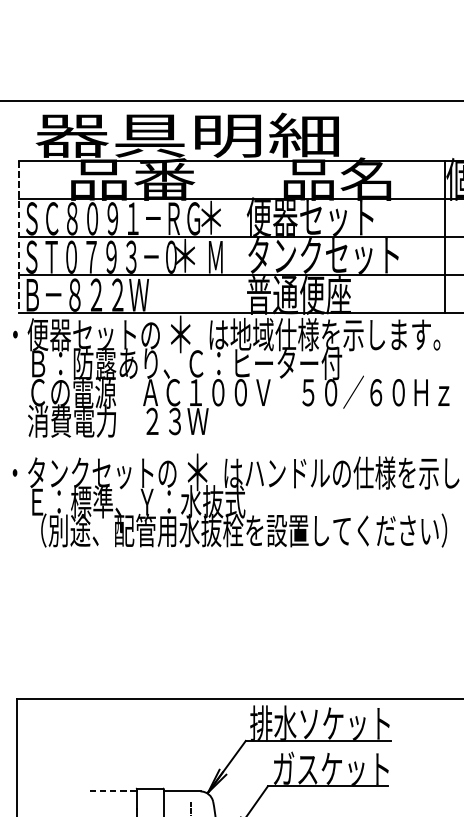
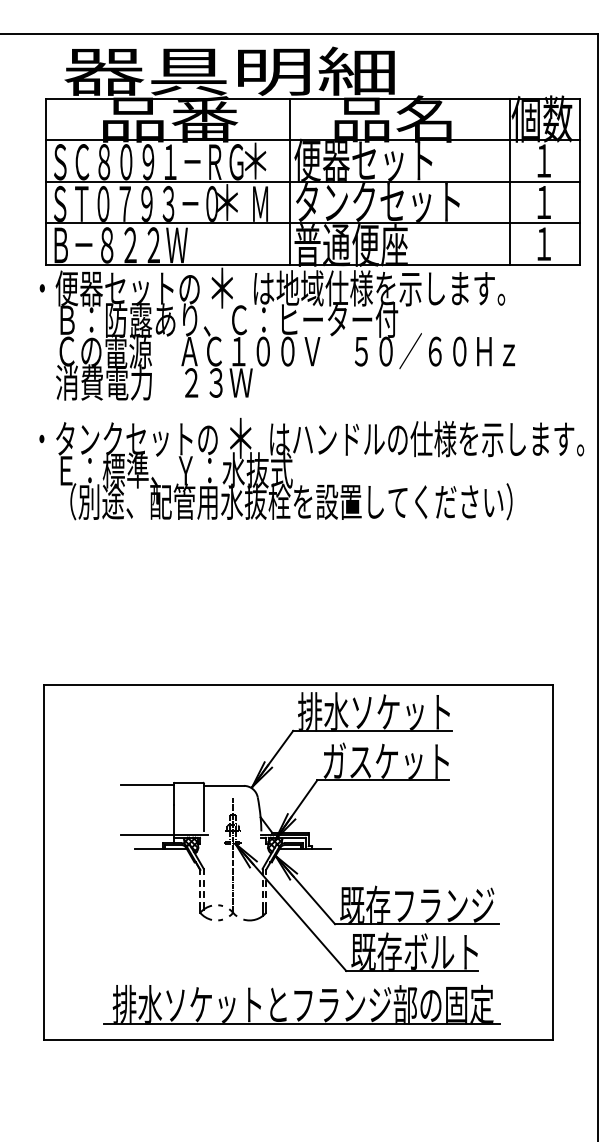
line: (243, 236) -> (290, 181), added
line: (19, 237) -> (46, 182), dashed -> solid
line: (111, 791) -> (147, 785), dashed -> solid

